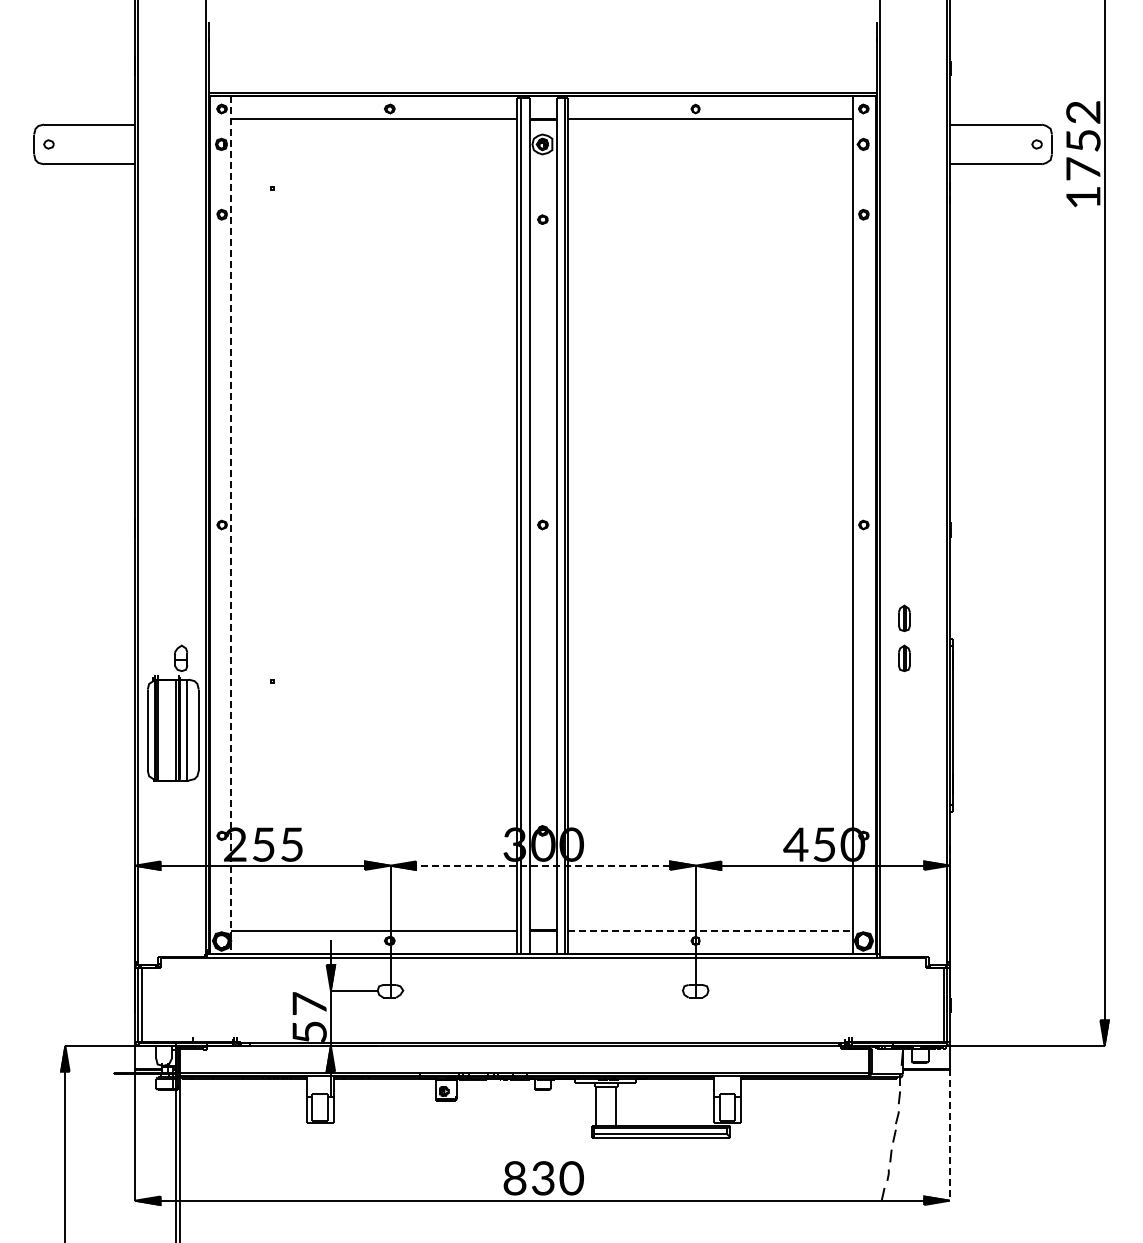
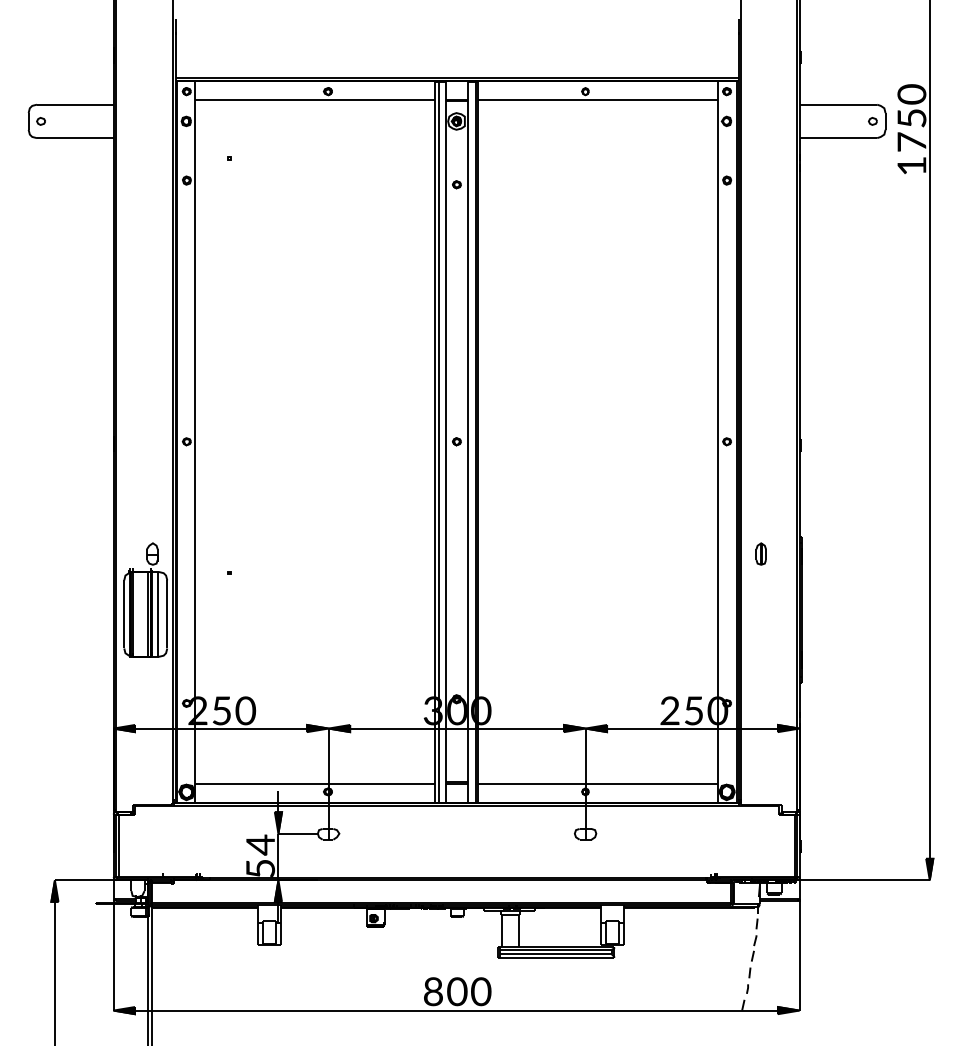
text: (1083, 112) -> (912, 94), 2 -> 0
line: (231, 524) -> (194, 441), dashed -> solid
part: (904, 617) -> (761, 519), removed
text: (291, 844) -> (245, 710), 5 -> 0
text: (795, 844) -> (669, 710), 4 -> 2
line: (542, 865) -> (456, 728), dashed -> solid
line: (710, 930) -> (598, 783), dashed -> solid
text: (309, 1003) -> (260, 844), 7 -> 4
line: (949, 1135) -> (799, 955), dashed -> solid
text: (543, 1178) -> (457, 991), 3 -> 0

